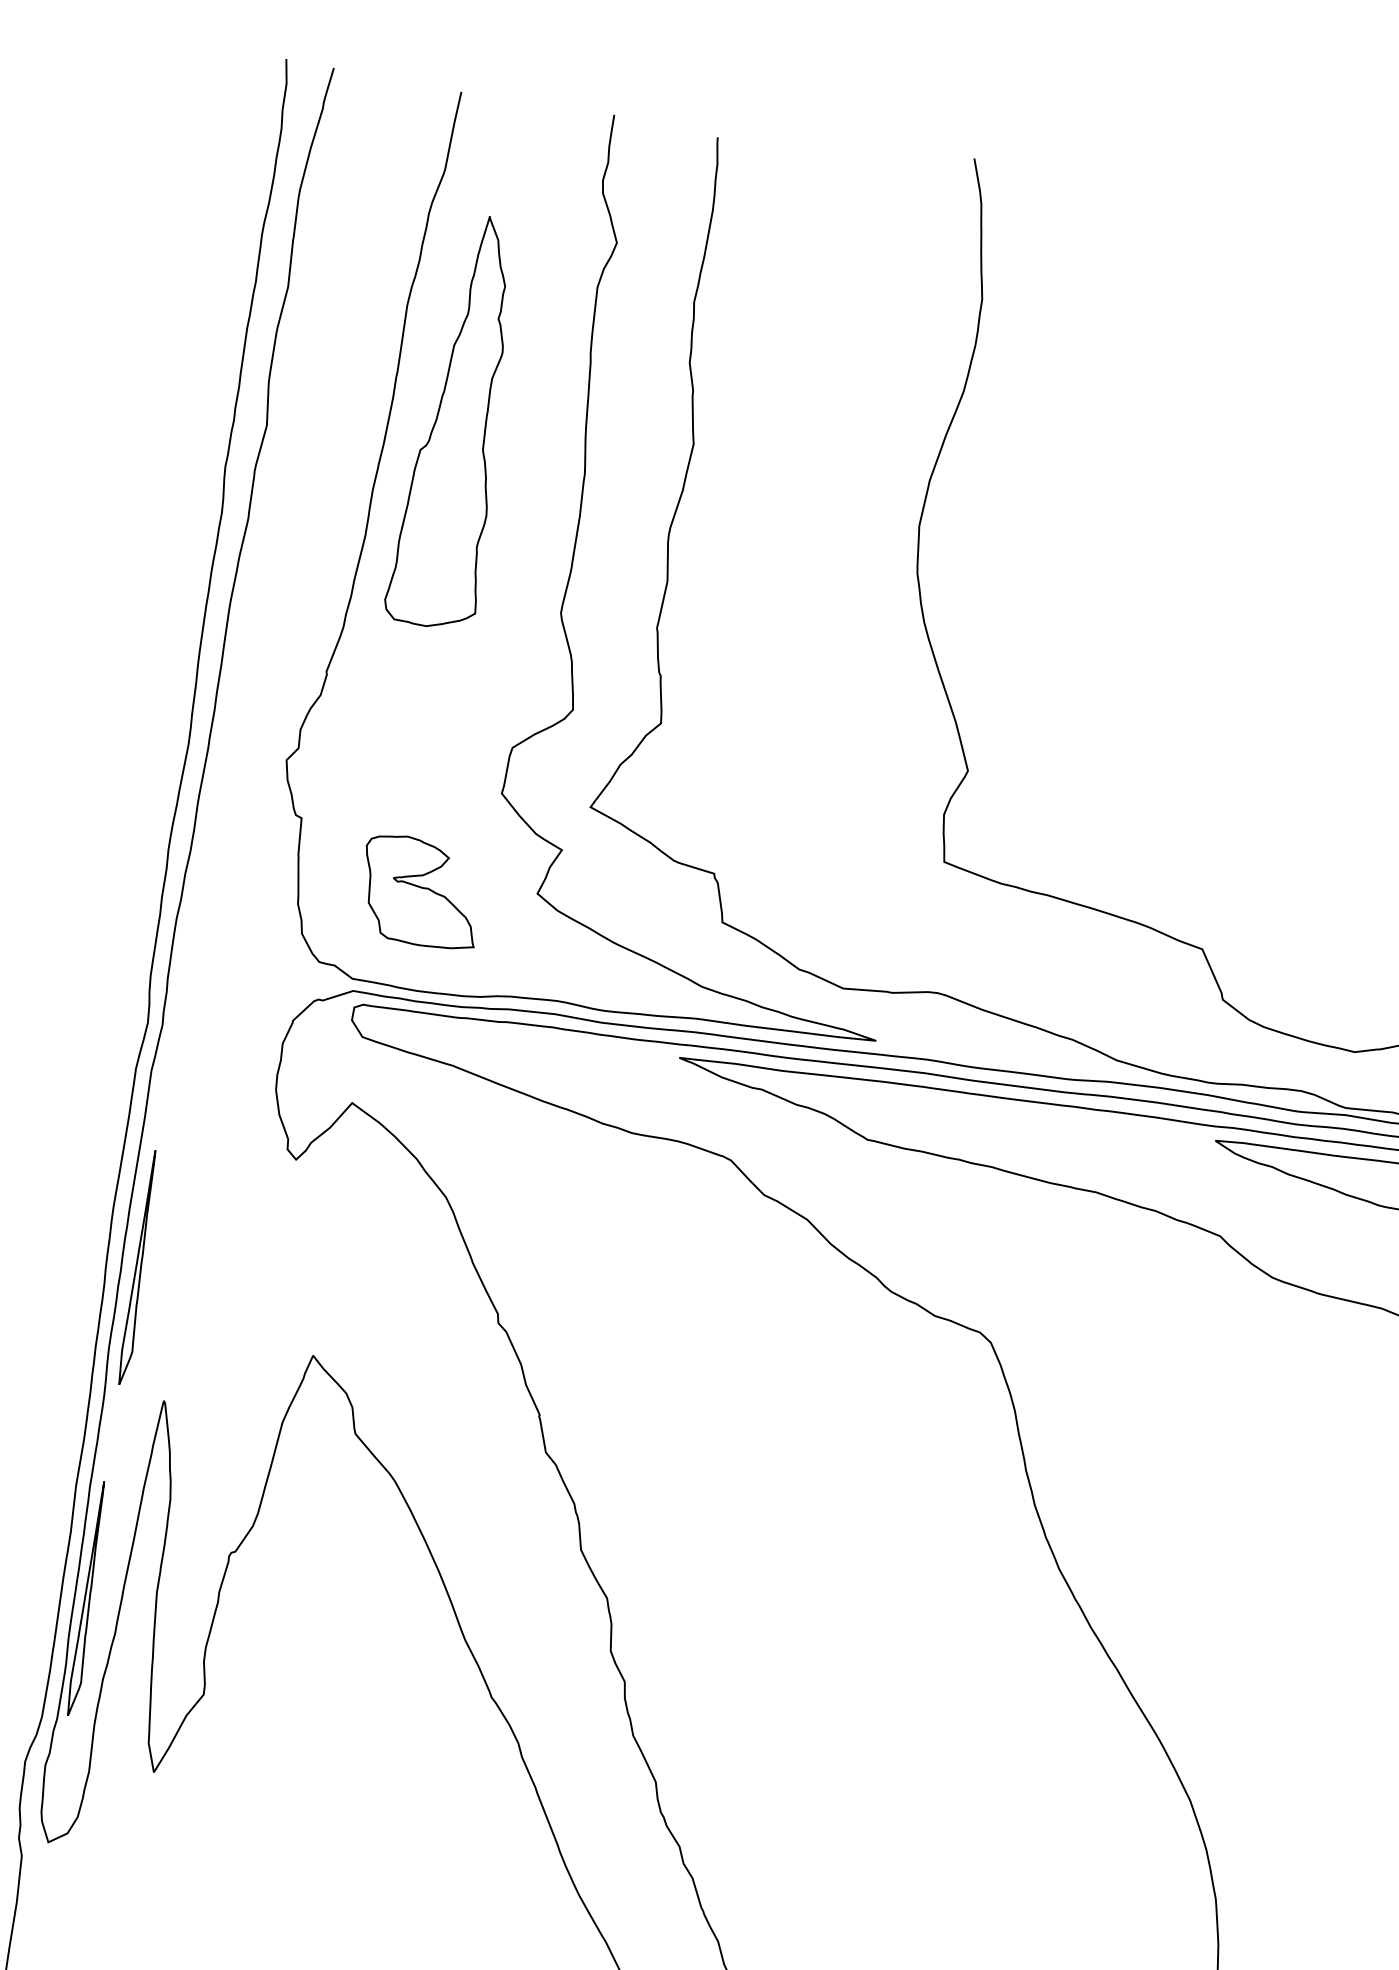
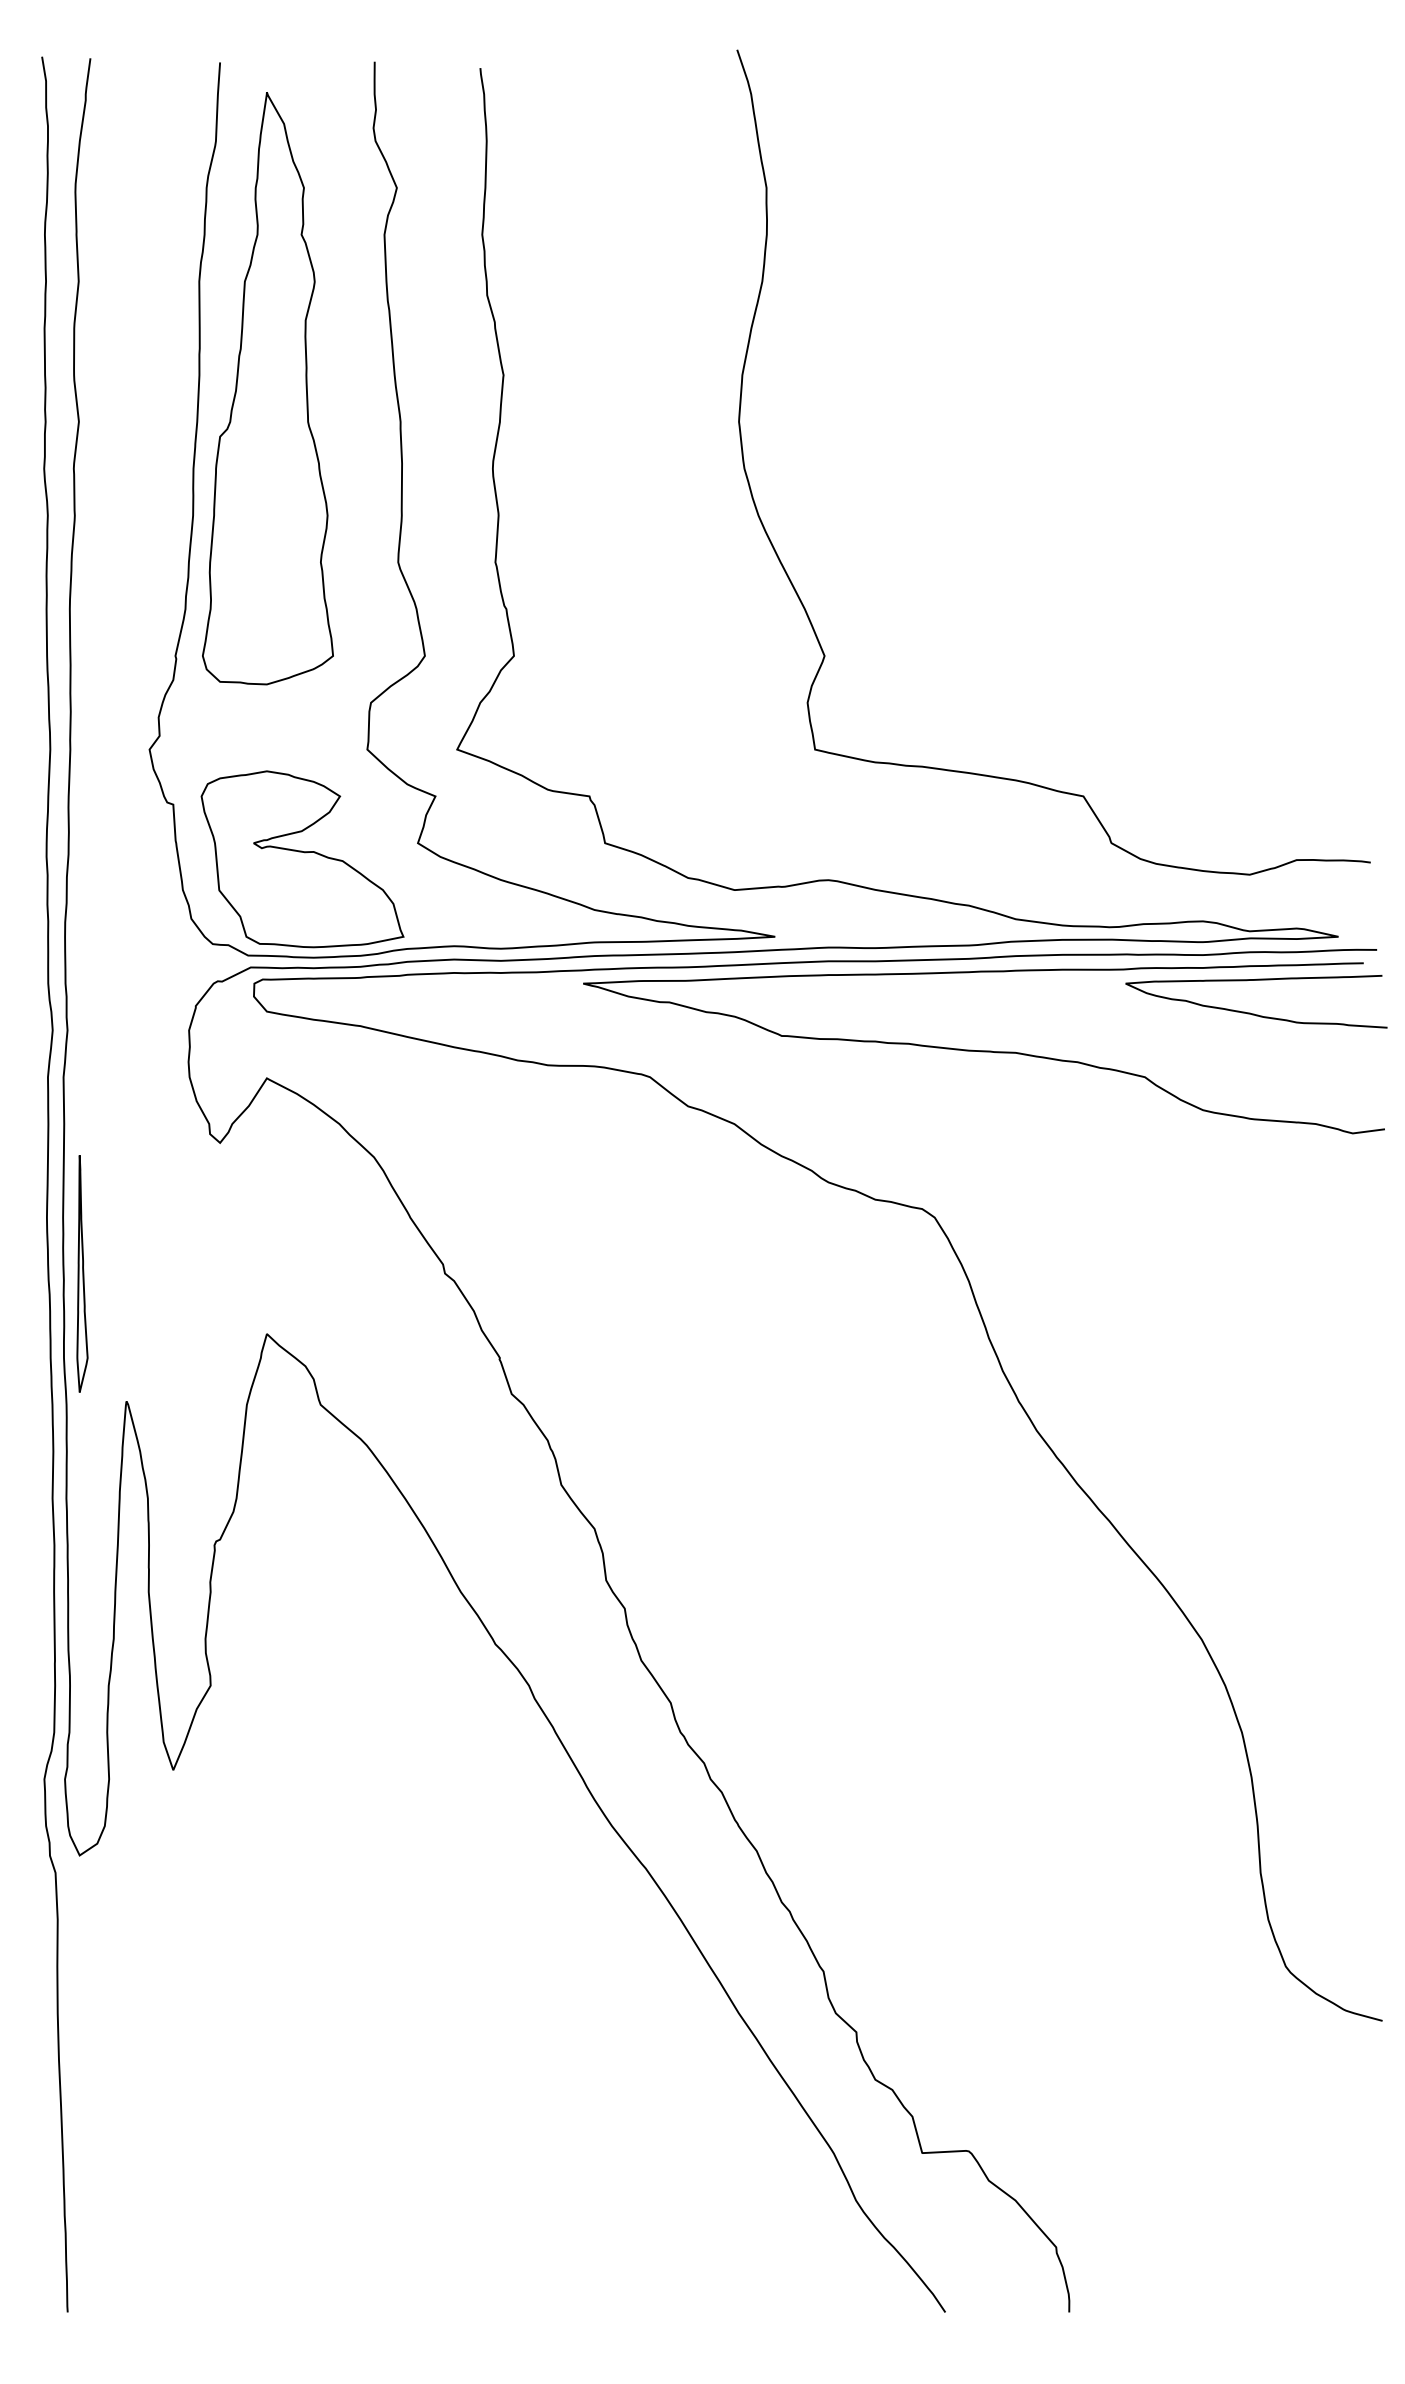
part: (458, 421) -> (267, 388), size x1.43
part: (420, 892) -> (302, 859), size x1.67
part: (88, 1598) -> (82, 1608), removed

